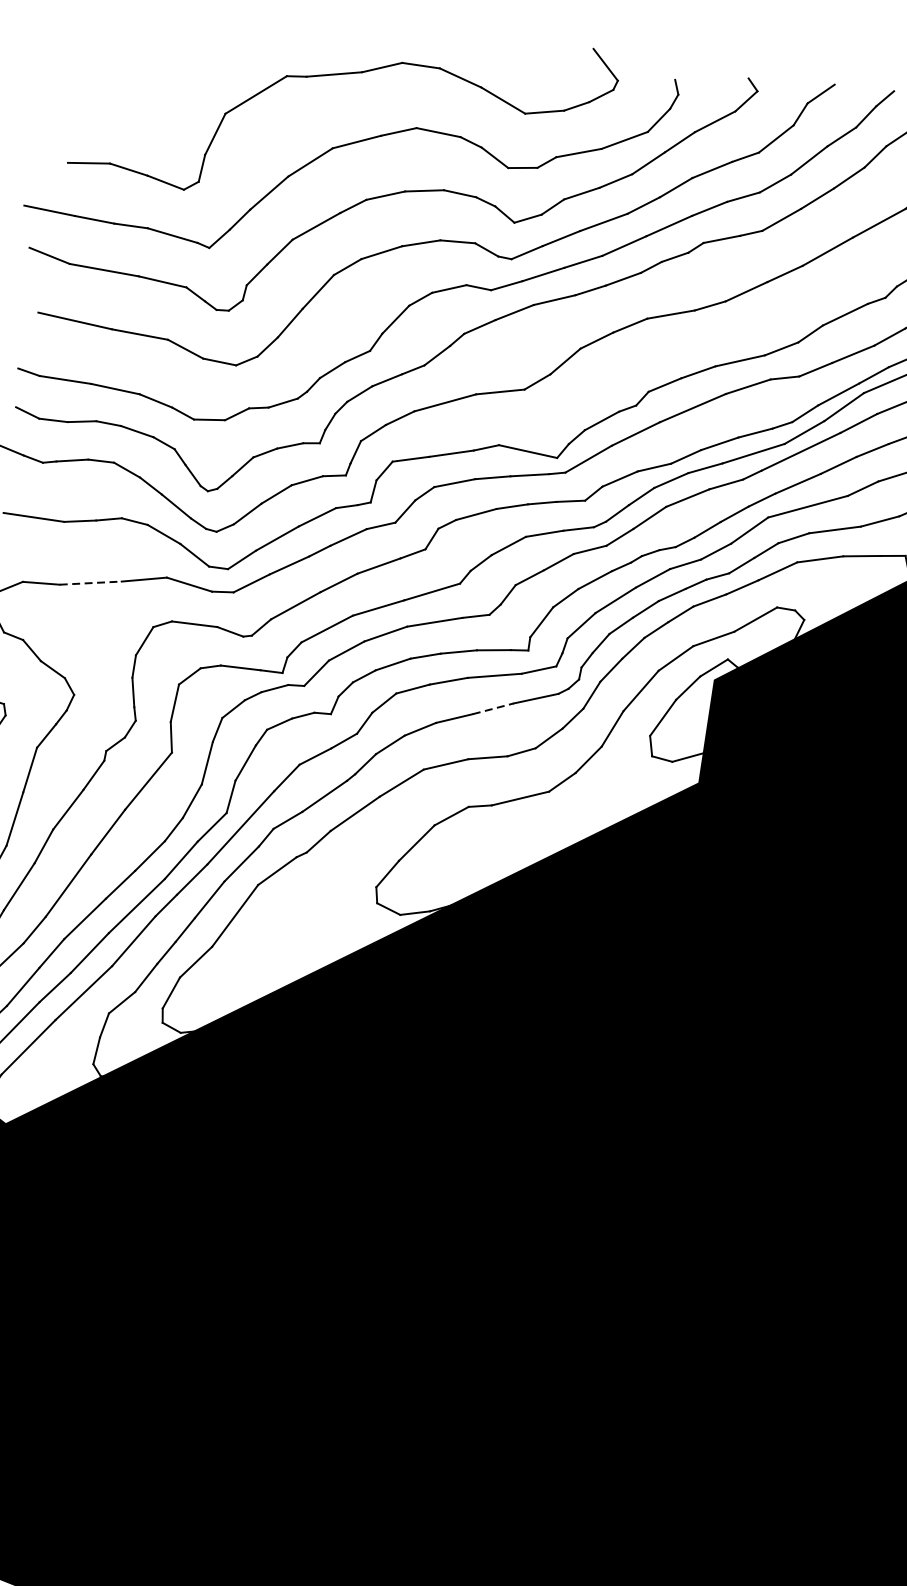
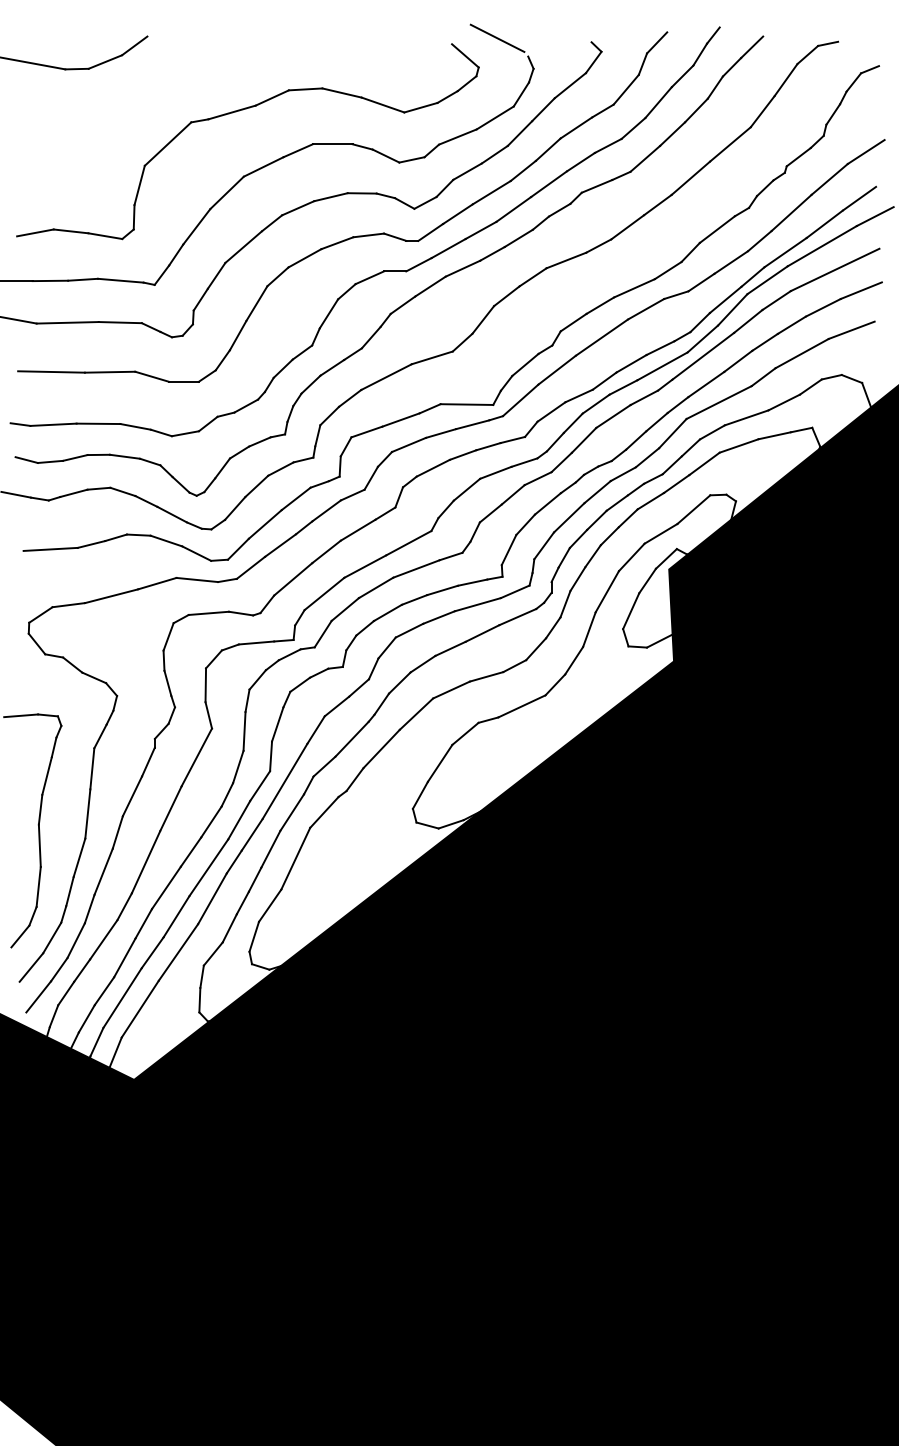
line: (645, 51) -> (497, 37), added
line: (91, 583) -> (112, 596), dashed -> solid
line: (493, 708) -> (482, 633), dashed -> solid

